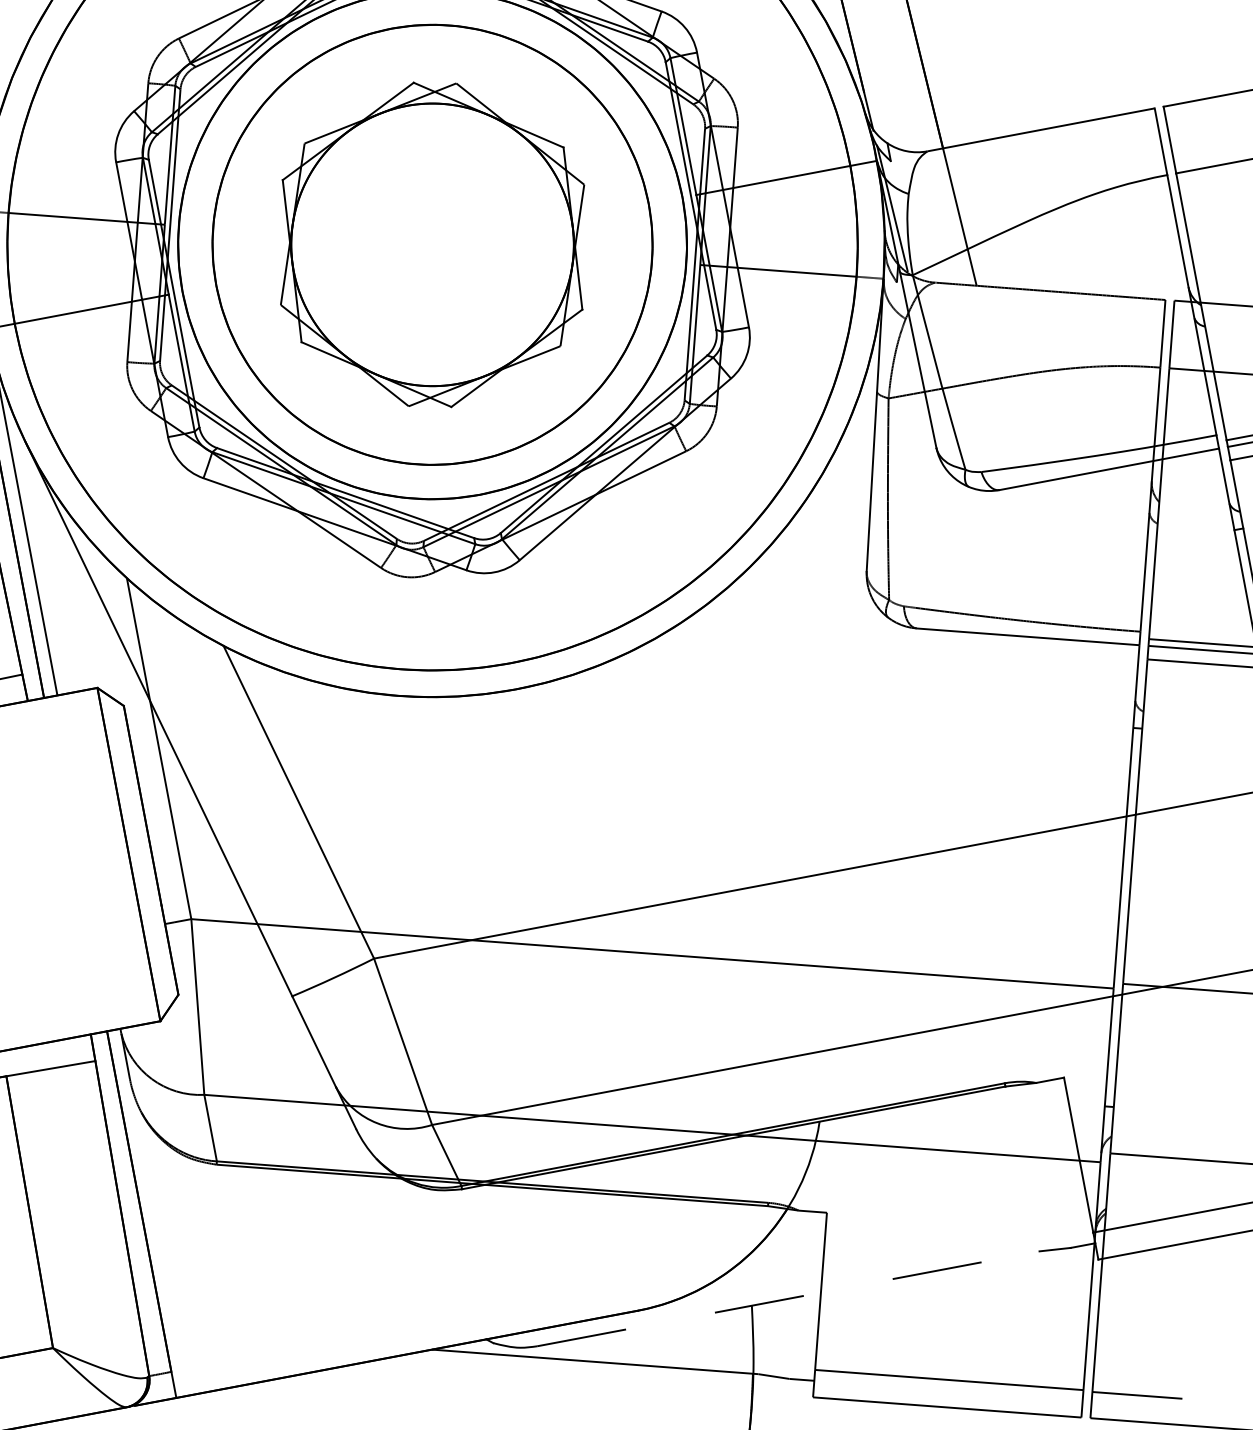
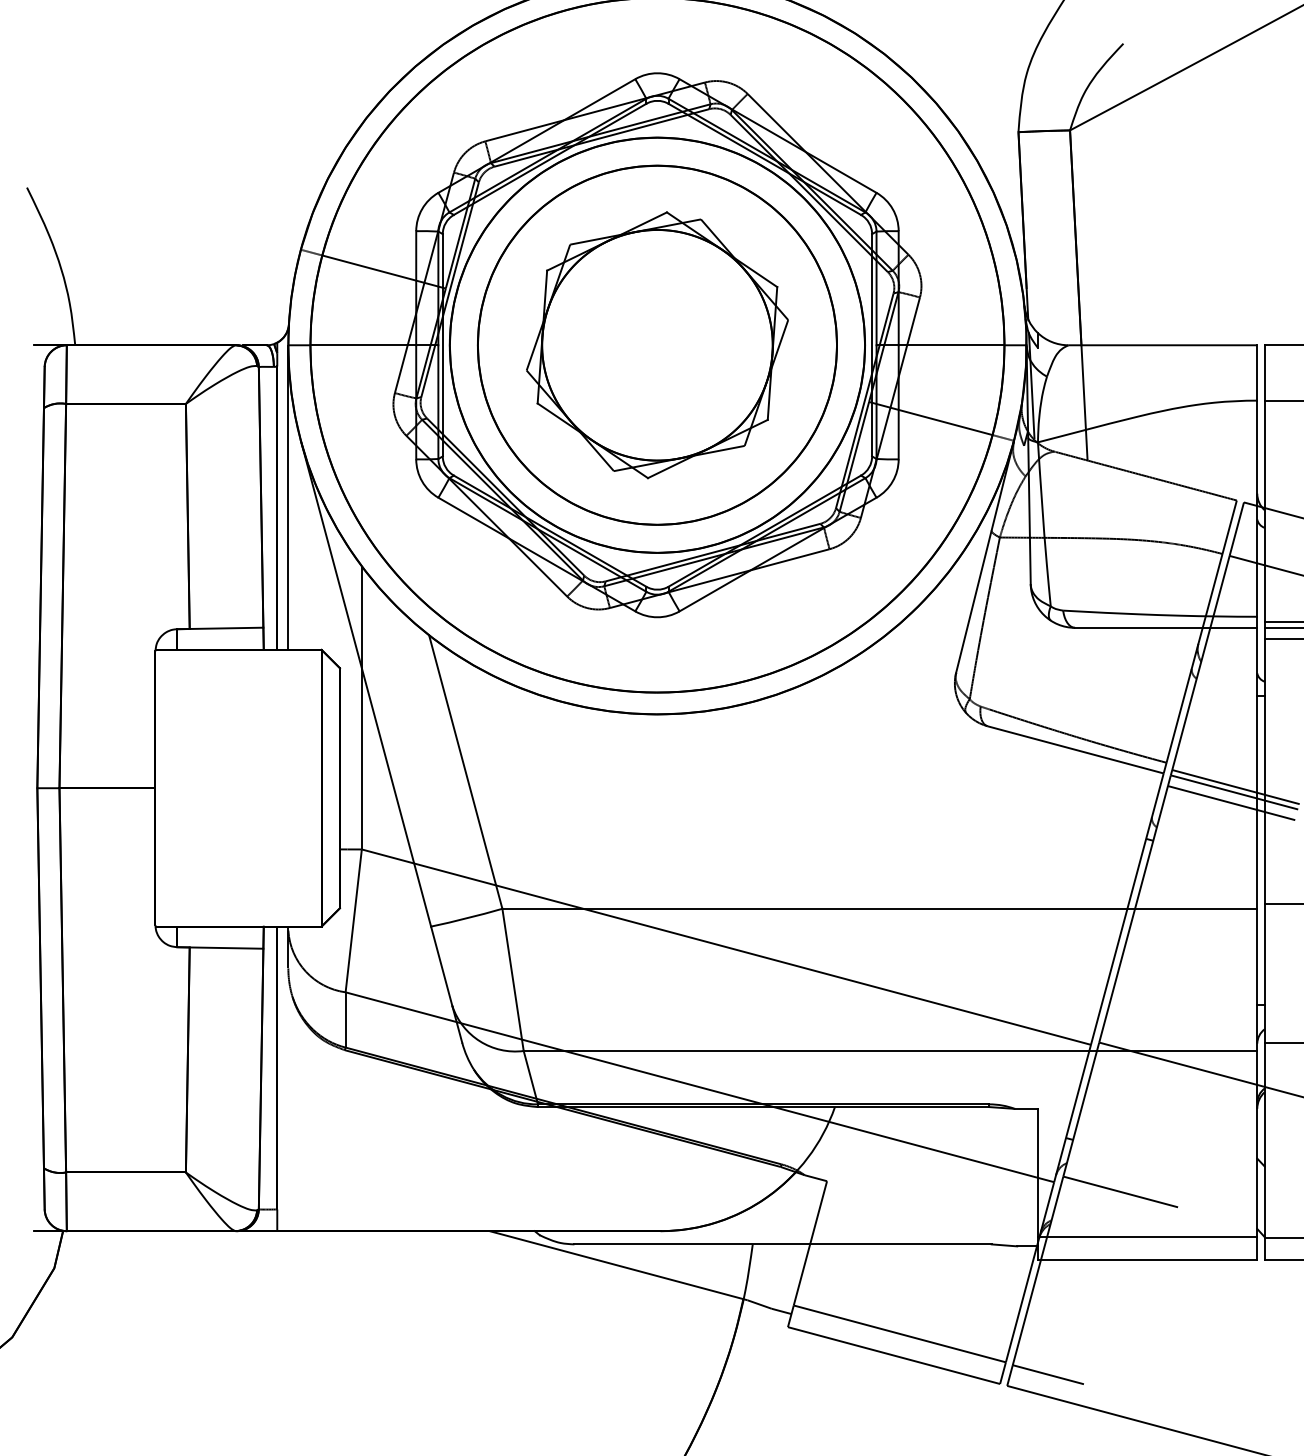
line: (788, 1298) -> (783, 1244), dashed -> solid

